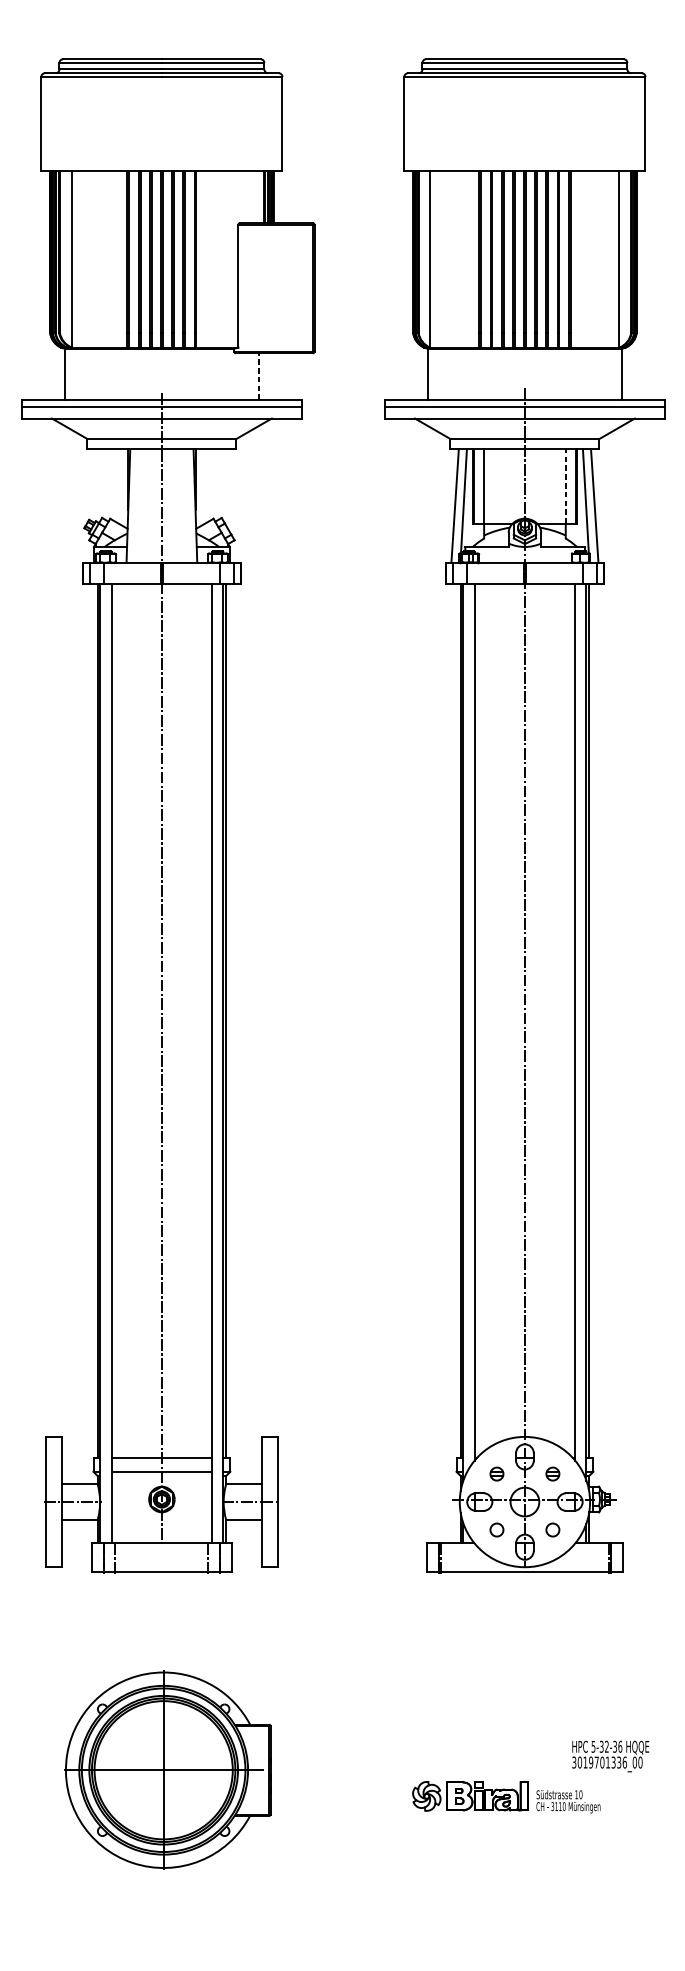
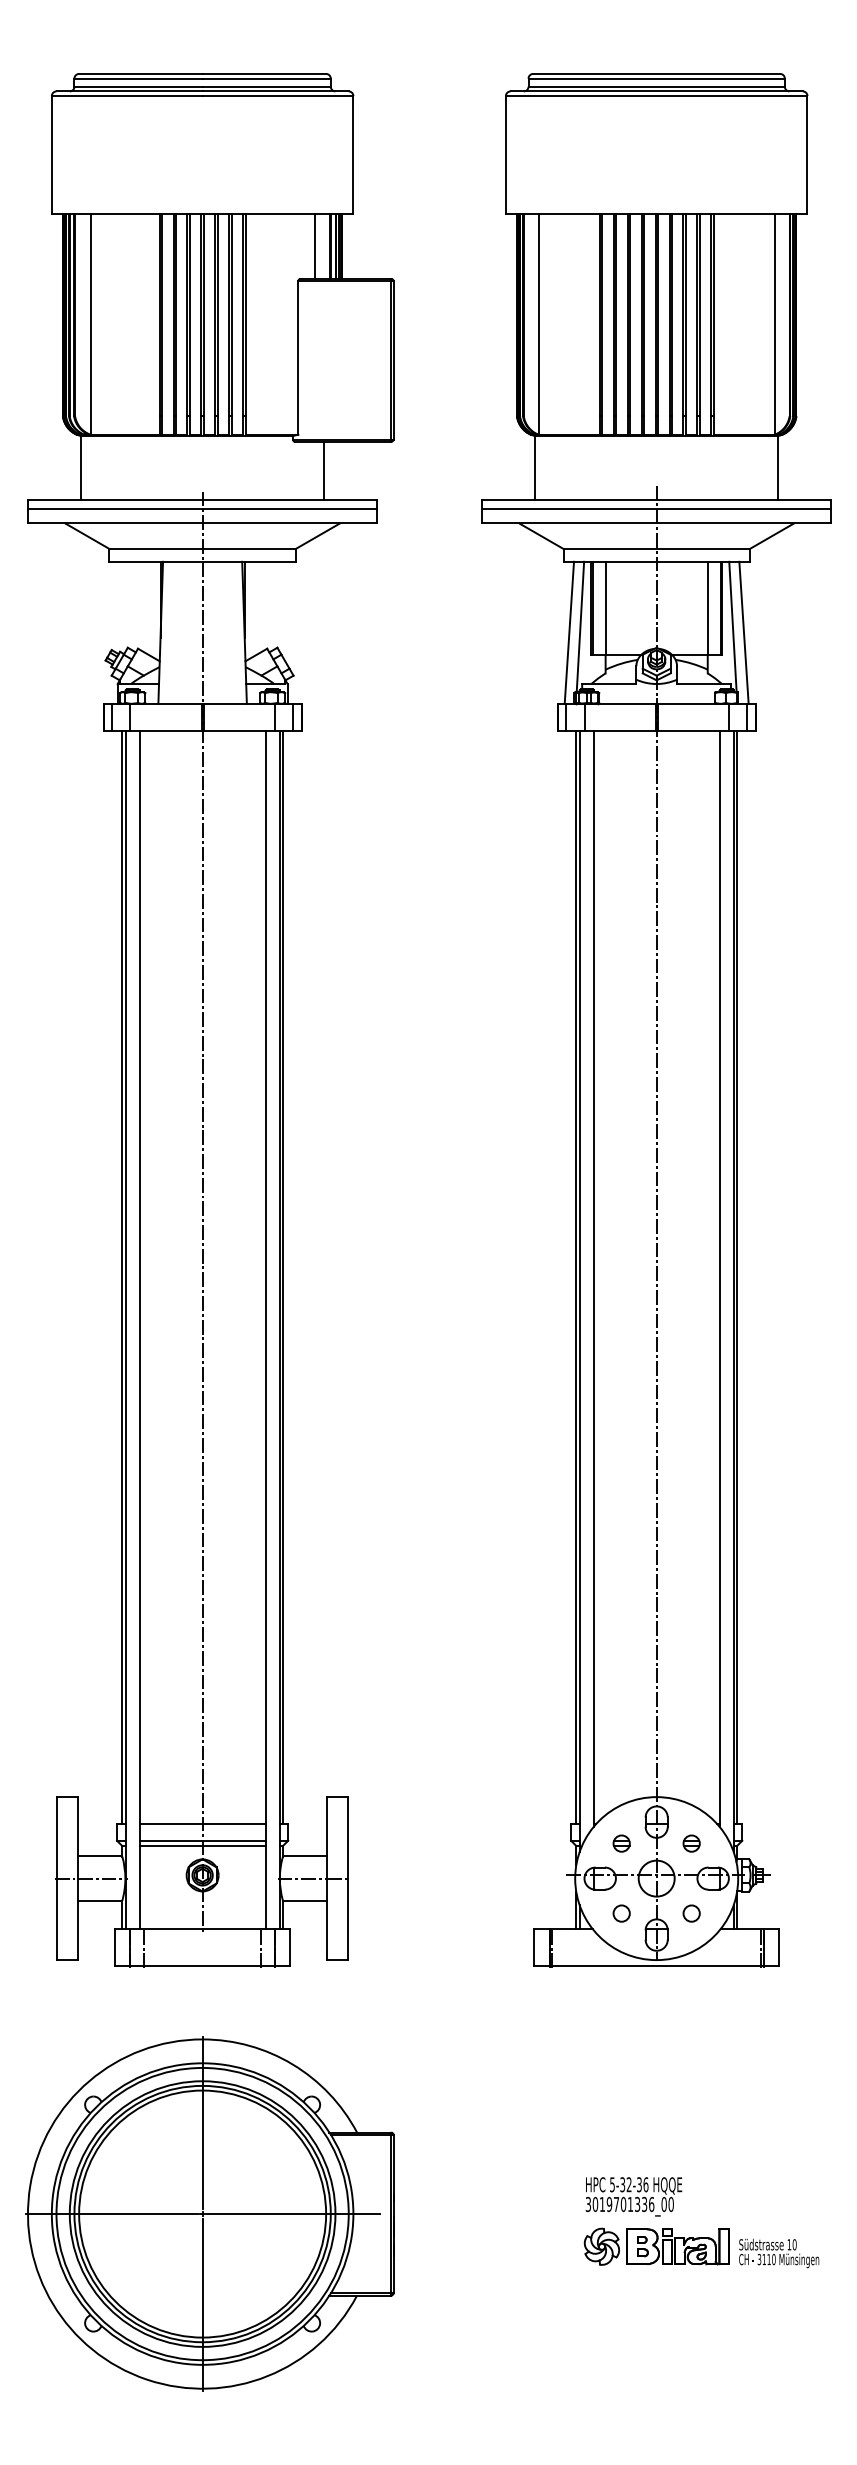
line: (251, 196) -> (314, 245), added
line: (259, 376) -> (324, 470), dashed -> solid
line: (565, 486) -> (707, 608), dashed -> solid
line: (161, 1476) -> (202, 1846), added
text: (610, 1756) -> (633, 2196), moved
part: (167, 1769) -> (209, 2213), size x1.43
part: (506, 1796) -> (701, 2247), moved

